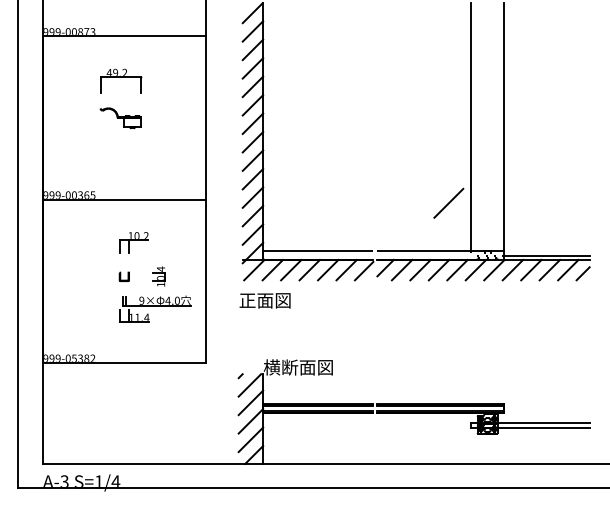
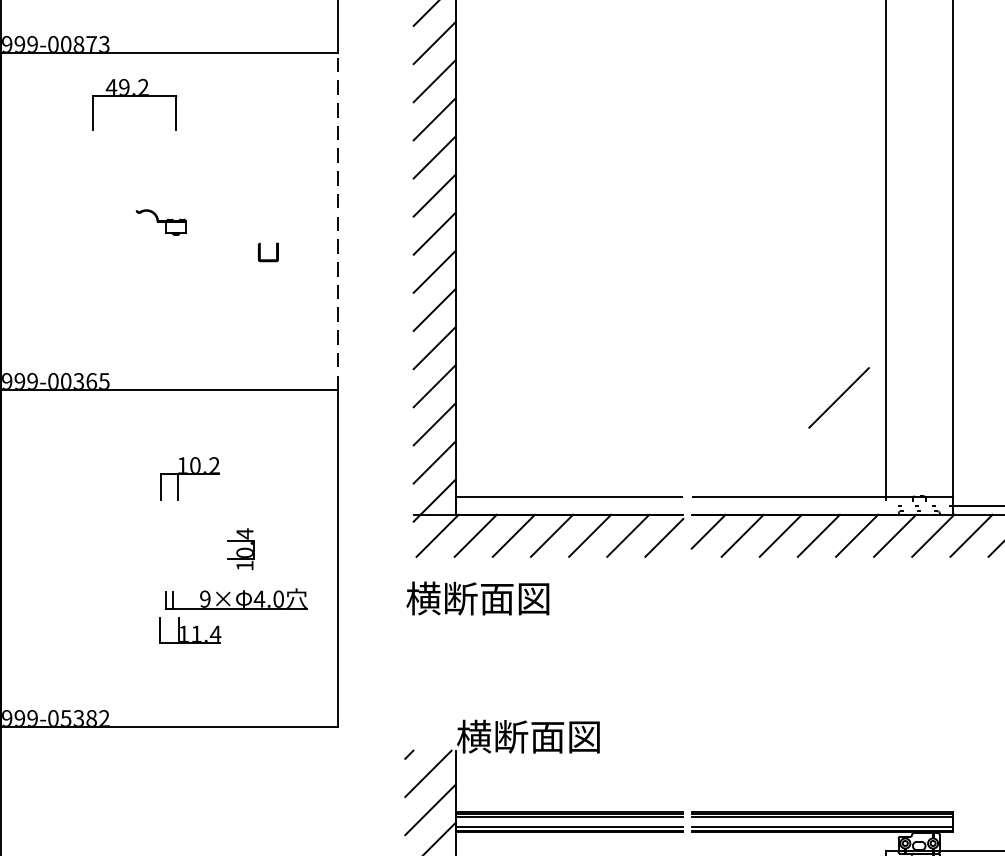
part: (121, 80) -> (136, 103), moved
line: (206, 117) -> (338, 220), solid -> dashed
part: (120, 118) -> (161, 222), size x0.6
part: (123, 276) -> (266, 251), moved
text: (273, 300) -> (477, 598), 正面図 -> 横断面図

